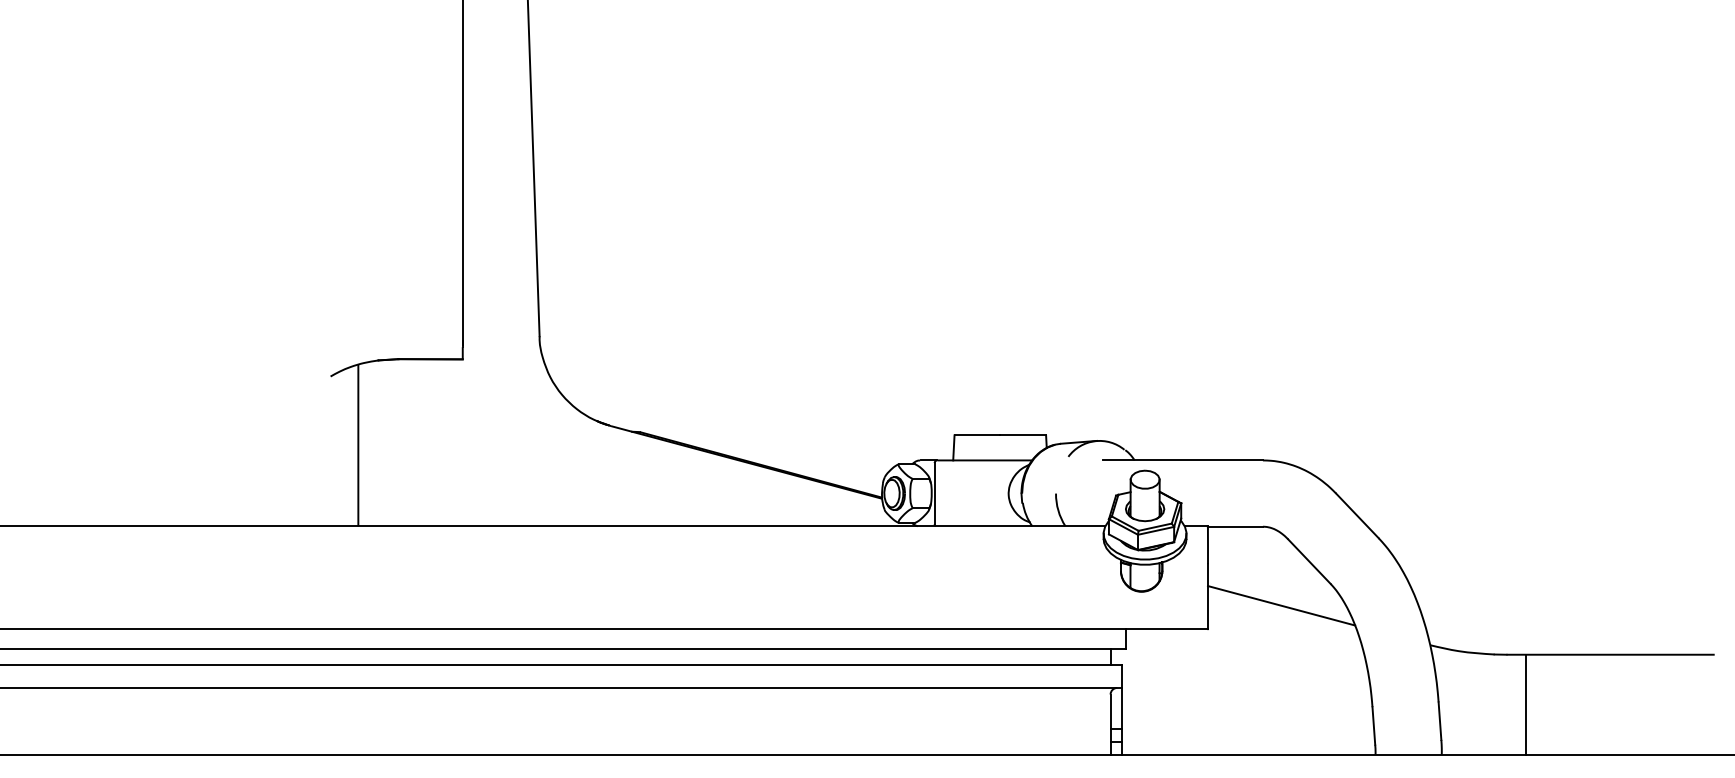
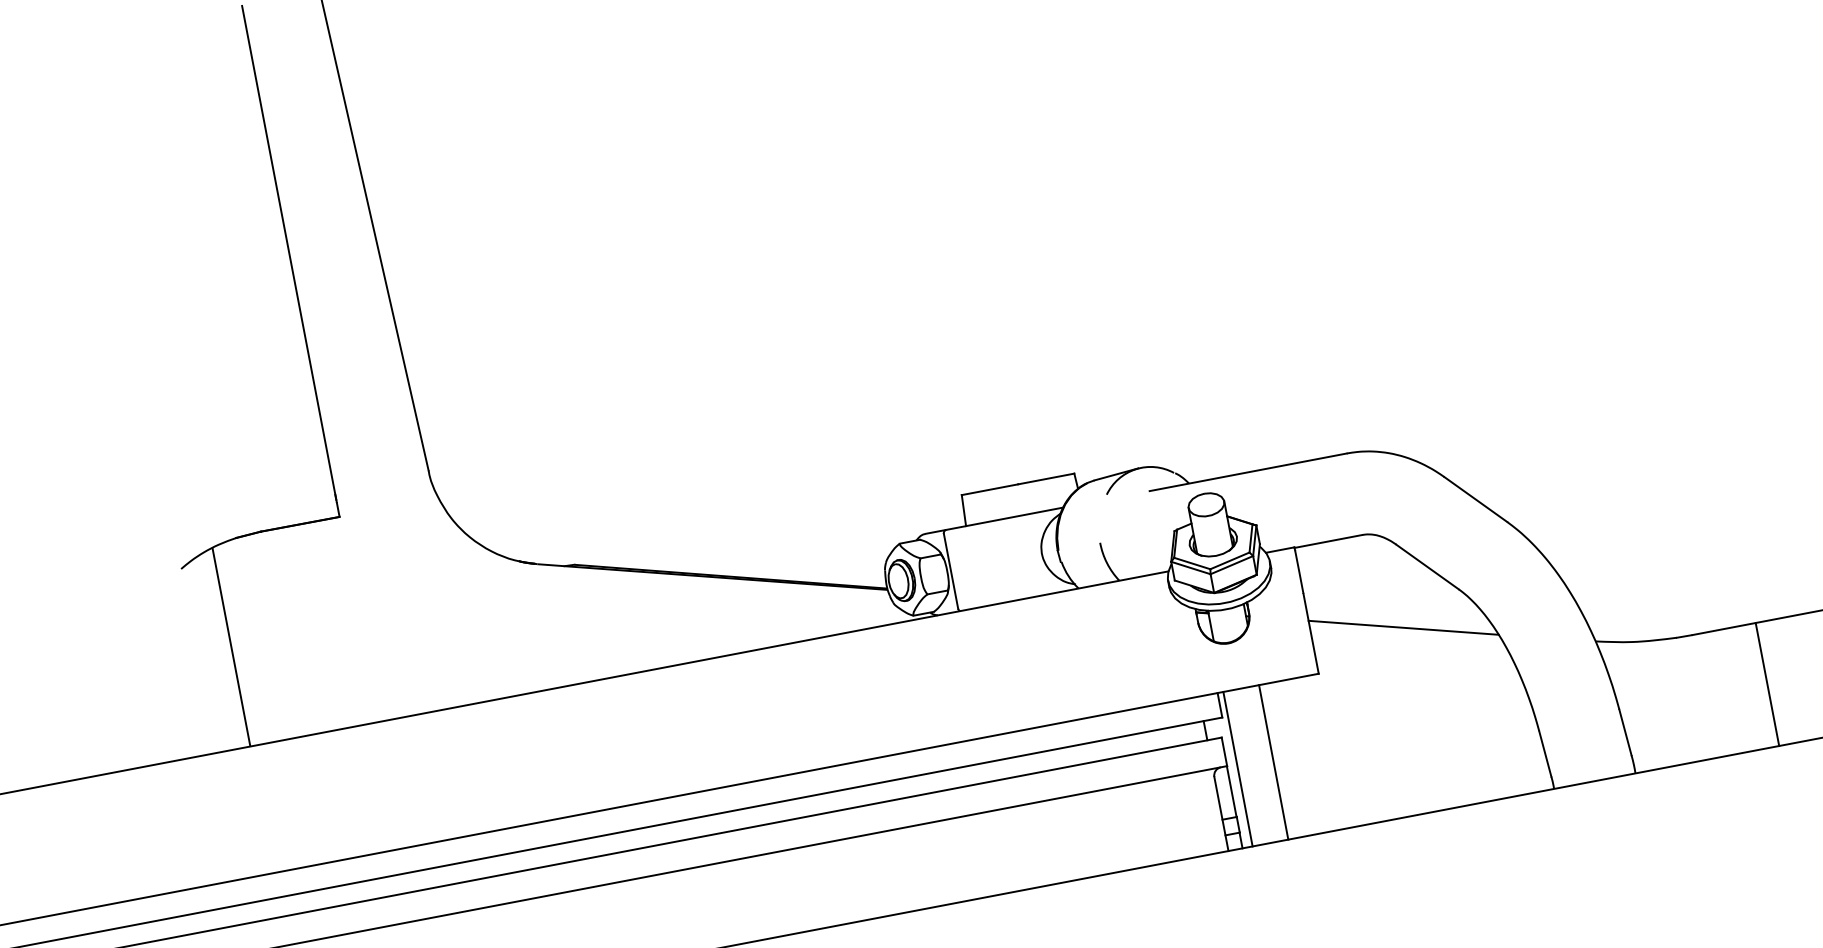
line: (1130, 691) -> (1238, 768), added
line: (1159, 691) -> (1273, 761), added
line: (1525, 704) -> (1767, 684), moved

